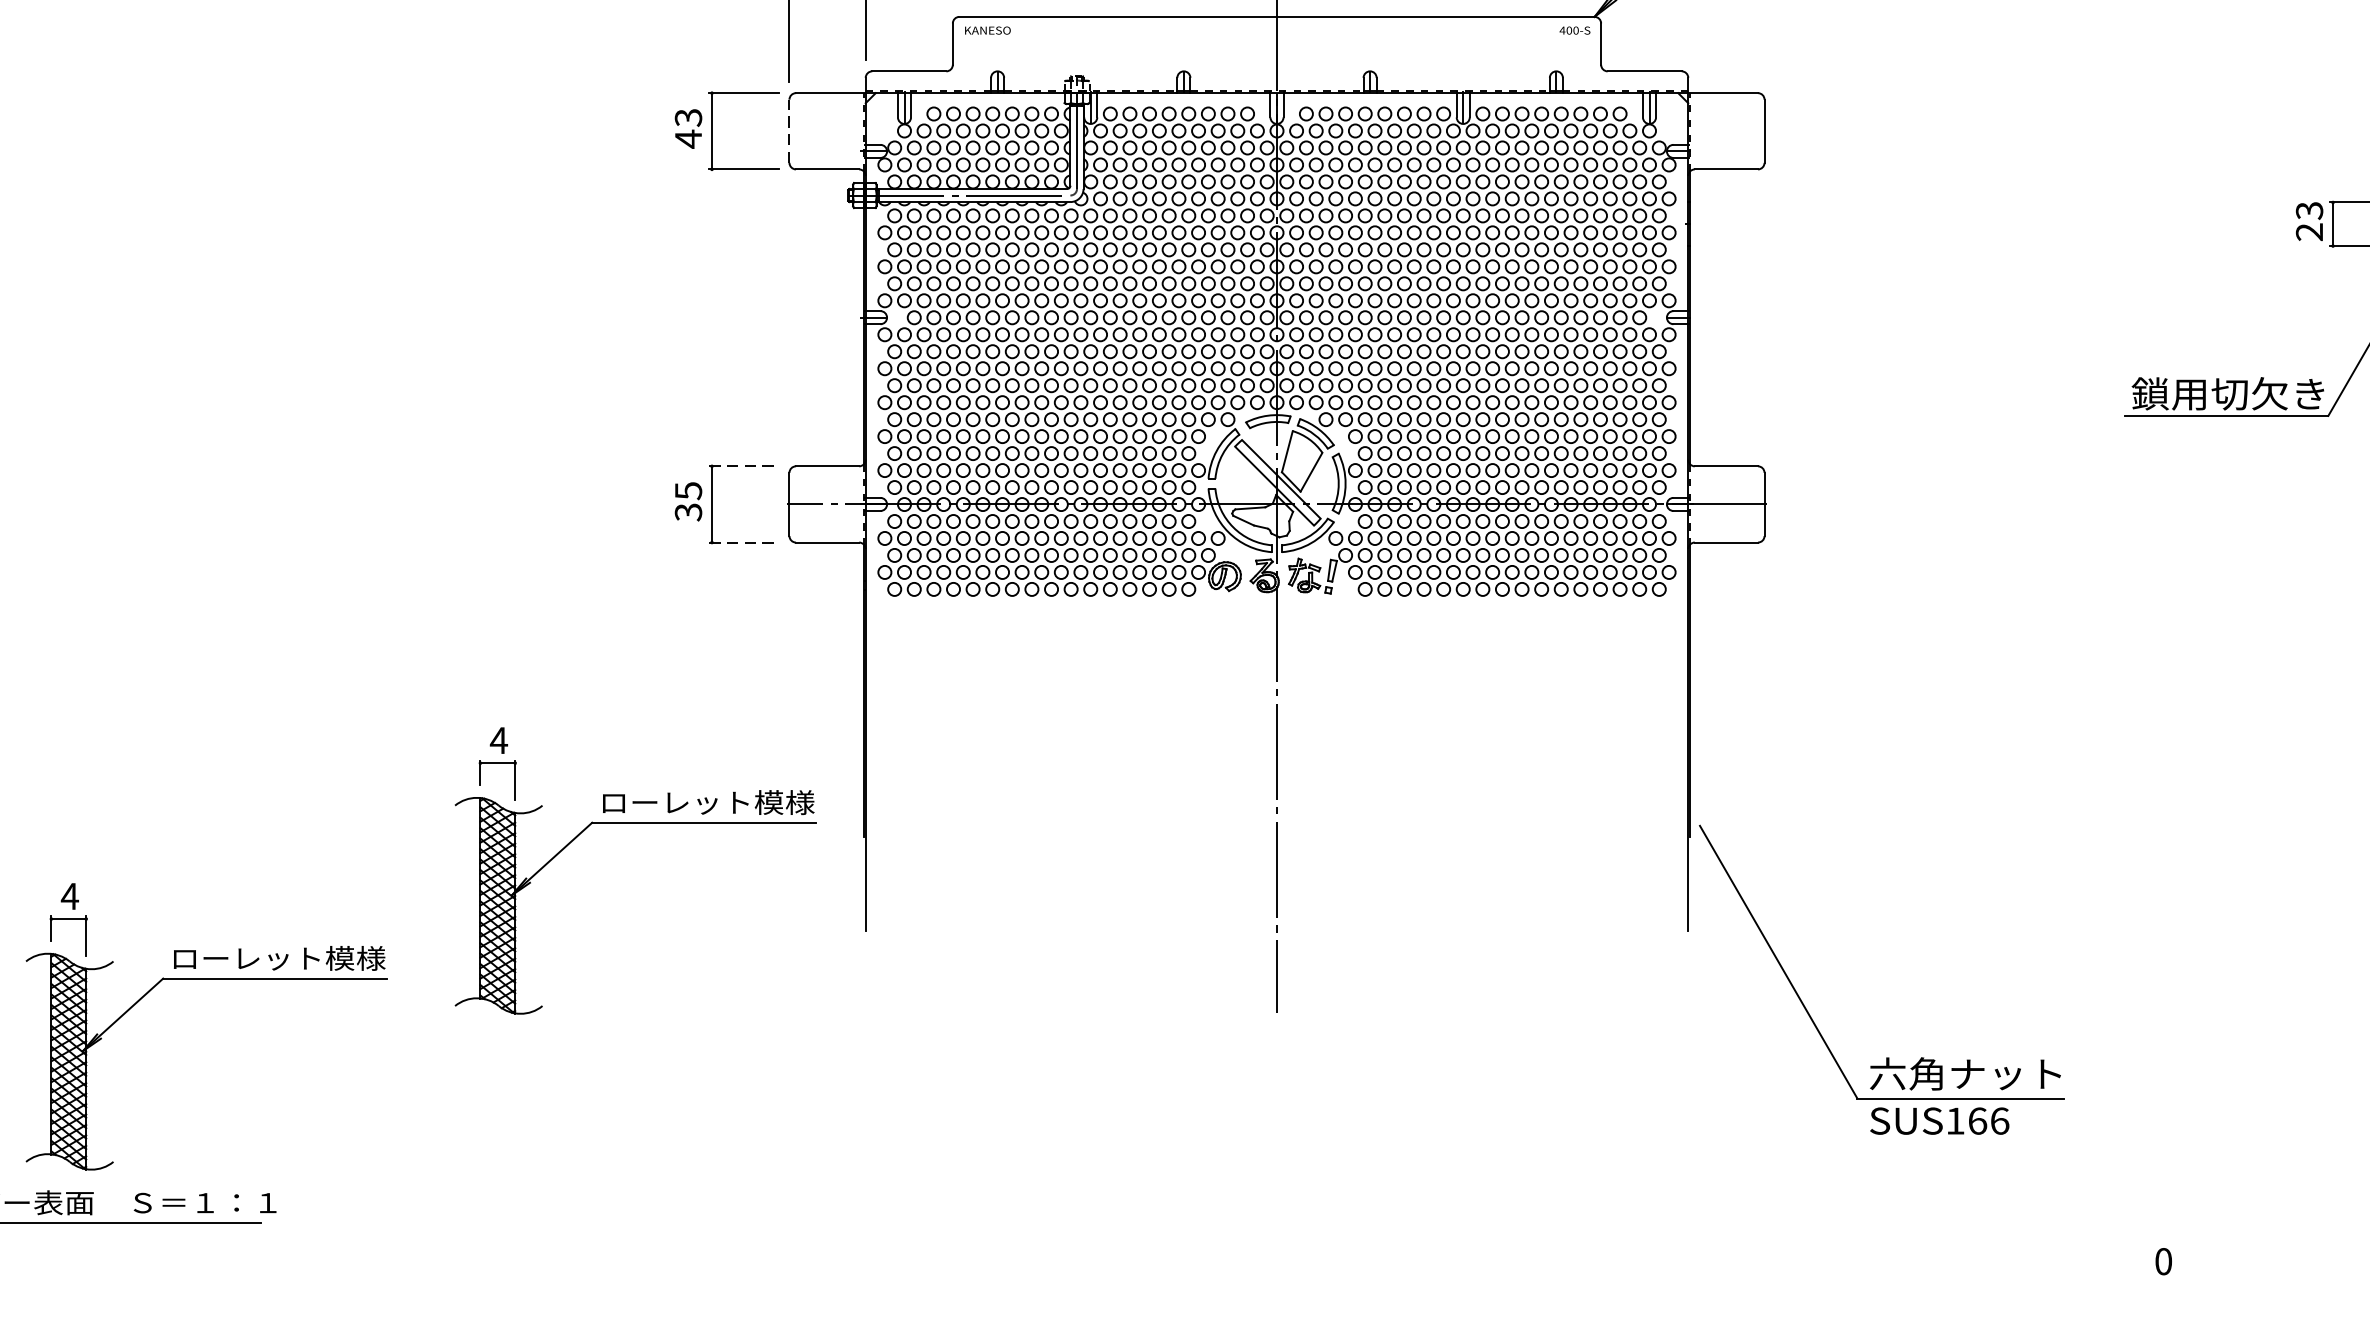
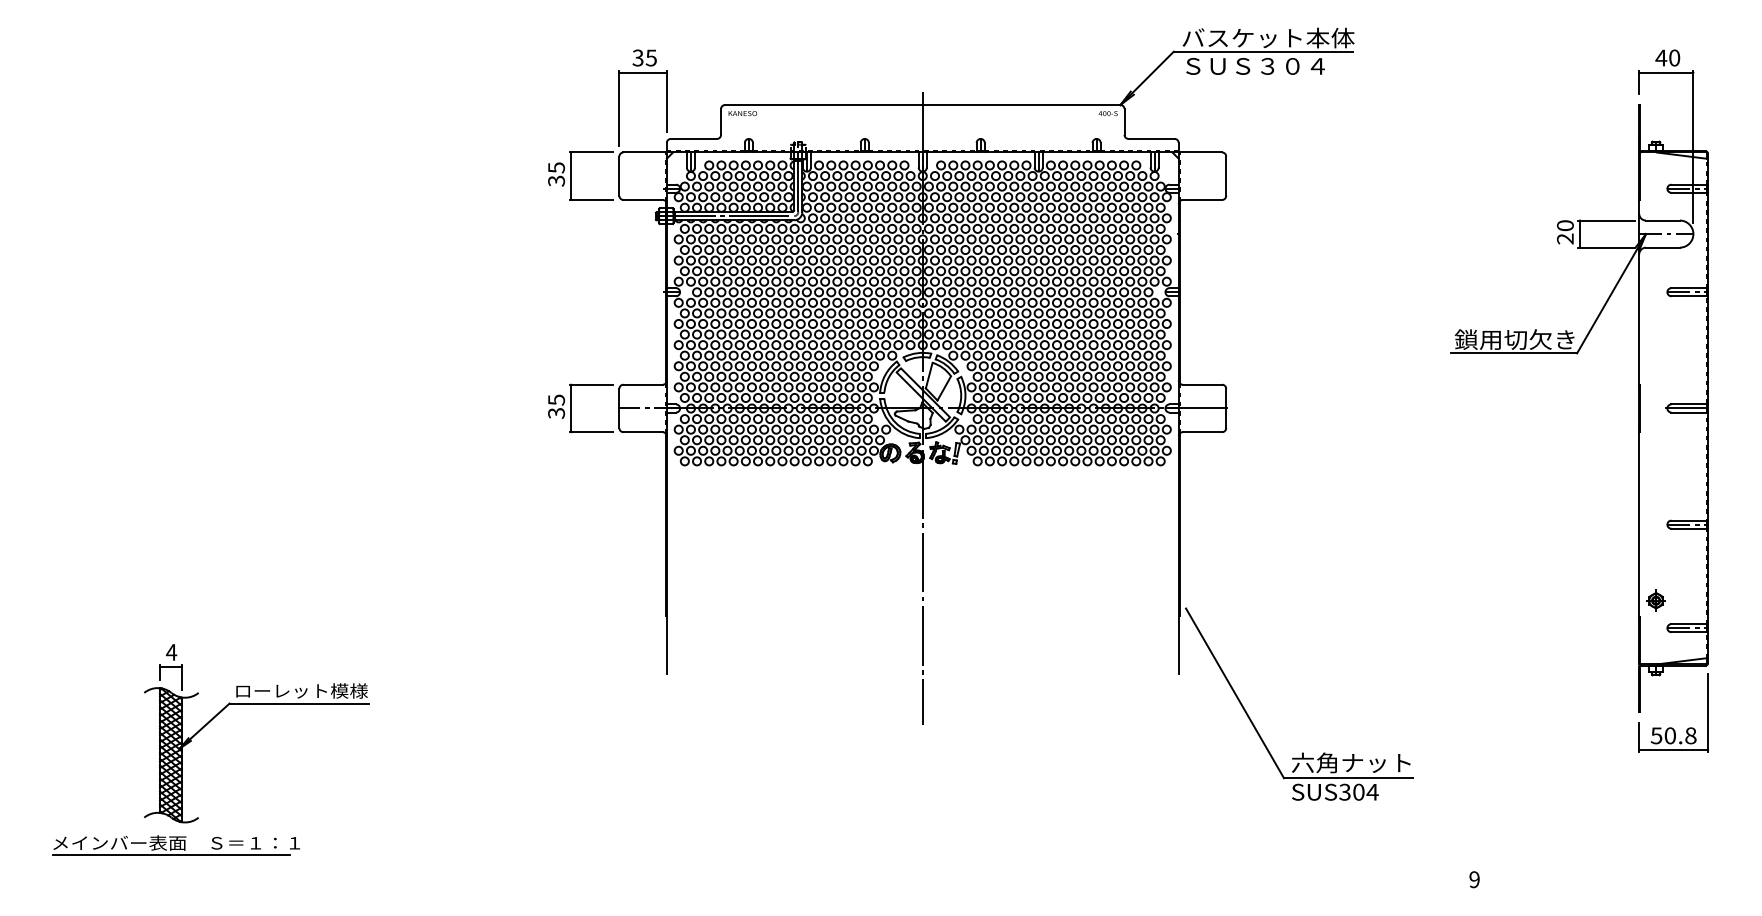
text: (688, 128) -> (556, 174), 43 -> 35
line: (789, 131) -> (619, 176), dashed -> solid
text: (2309, 210) -> (1565, 225), 23 -> 20
line: (744, 465) -> (591, 384), dashed -> solid
line: (744, 543) -> (591, 432), dashed -> solid
part: (635, 824) -> (523, 607), removed
text: (1977, 1119) -> (1358, 791), SUS166 -> SUS304
text: (2163, 1261) -> (1474, 879), 0 -> 9

